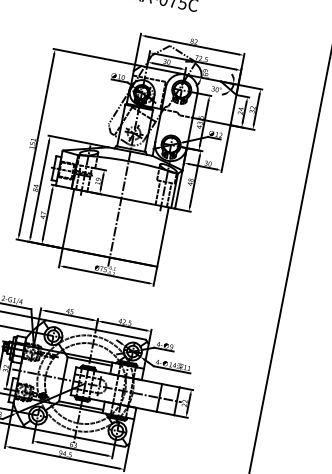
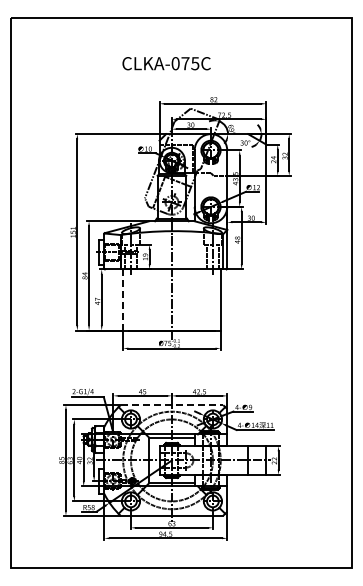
line: (68, 218) -> (123, 299), solid -> dashed
line: (96, 330) -> (172, 405), solid -> dashed

